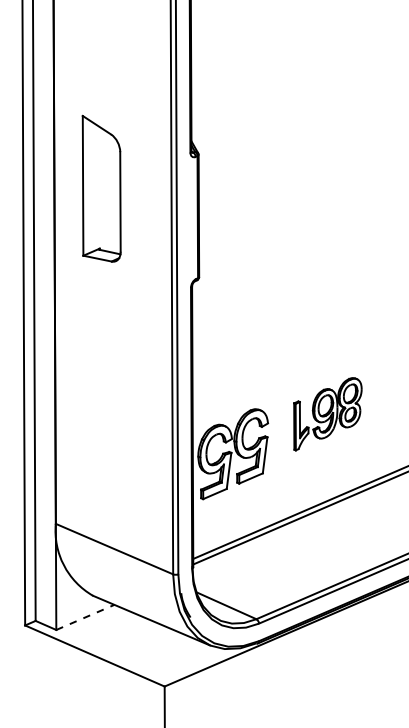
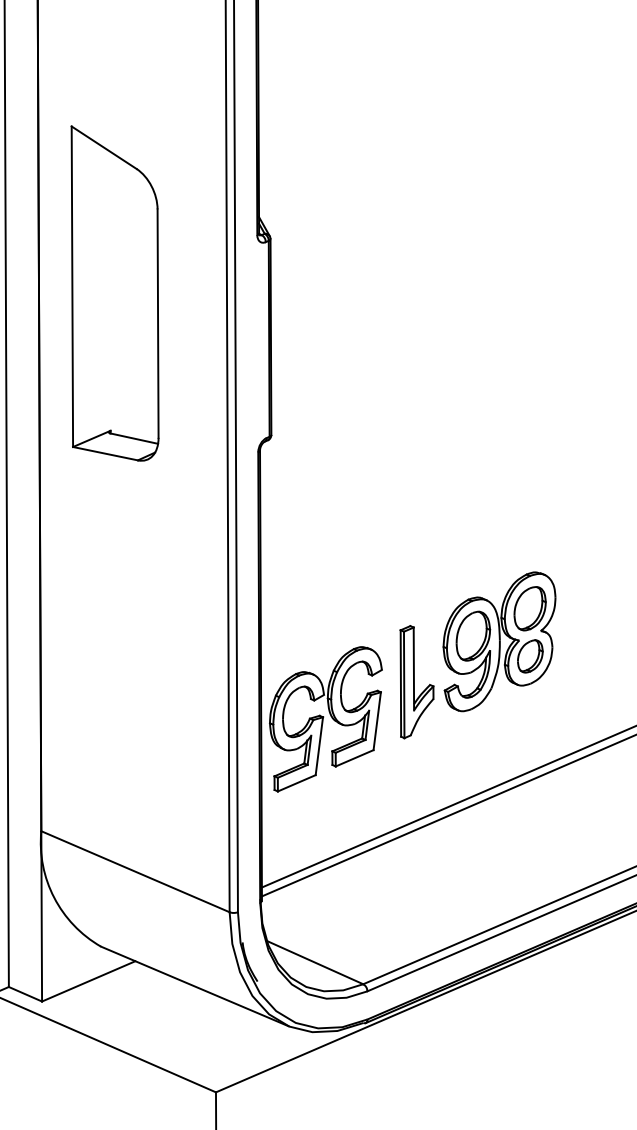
part: (101, 188) -> (114, 292), size x1.43
part: (327, 413) -> (477, 654), size x1.43
line: (85, 617) -> (88, 981), dashed -> solid

